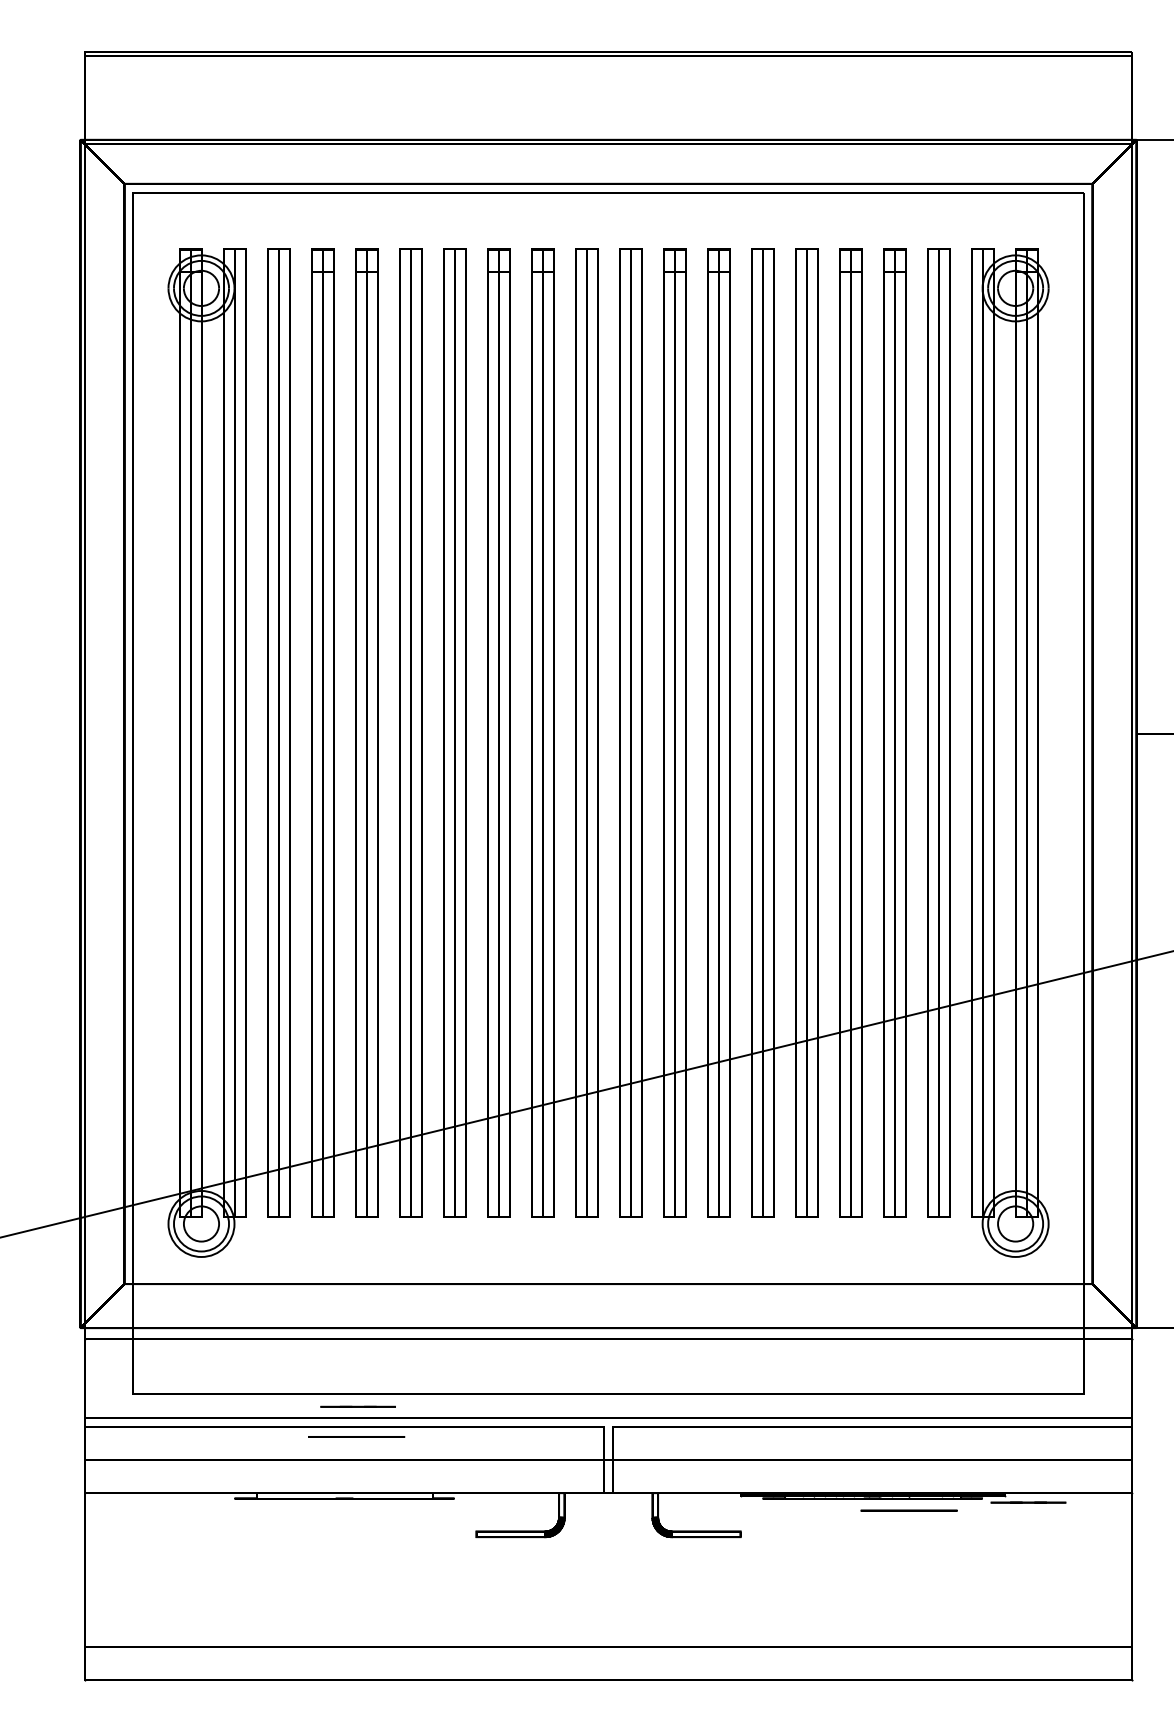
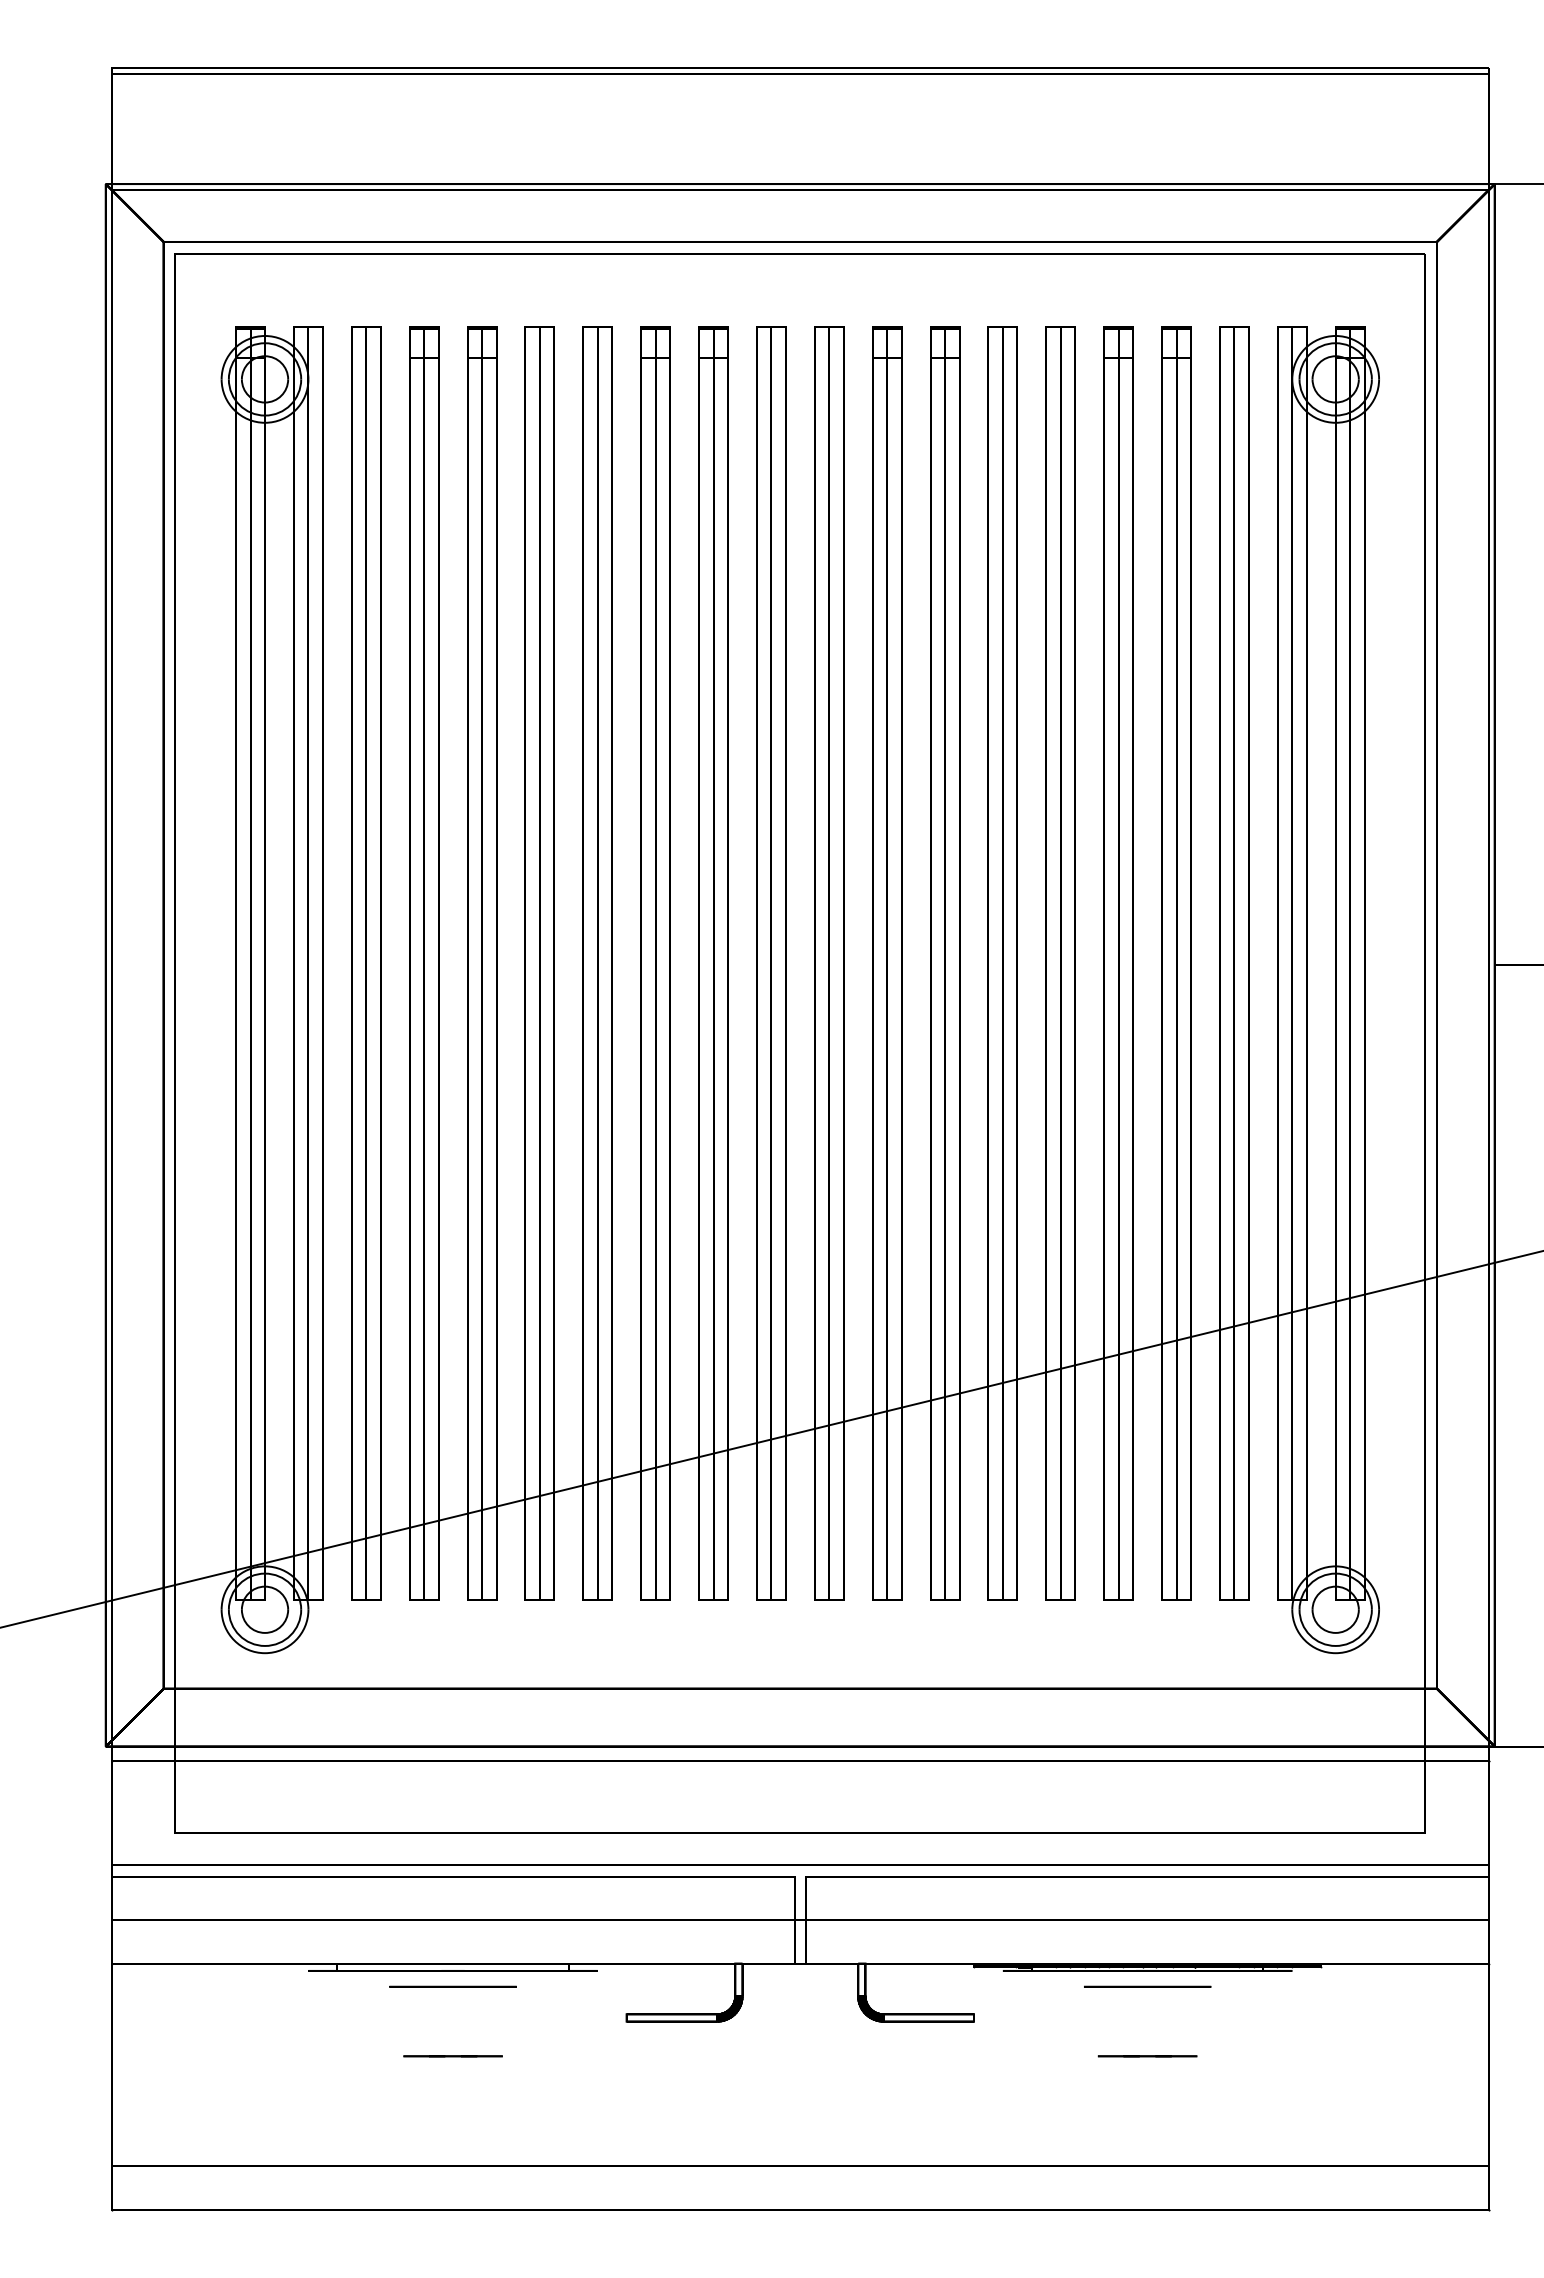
line: (357, 1407) -> (452, 2056), moved
circle: (356, 1436) -> (452, 1986), moved
line: (1028, 1502) -> (1147, 2056), moved
circle: (909, 1510) -> (1147, 1986), moved

